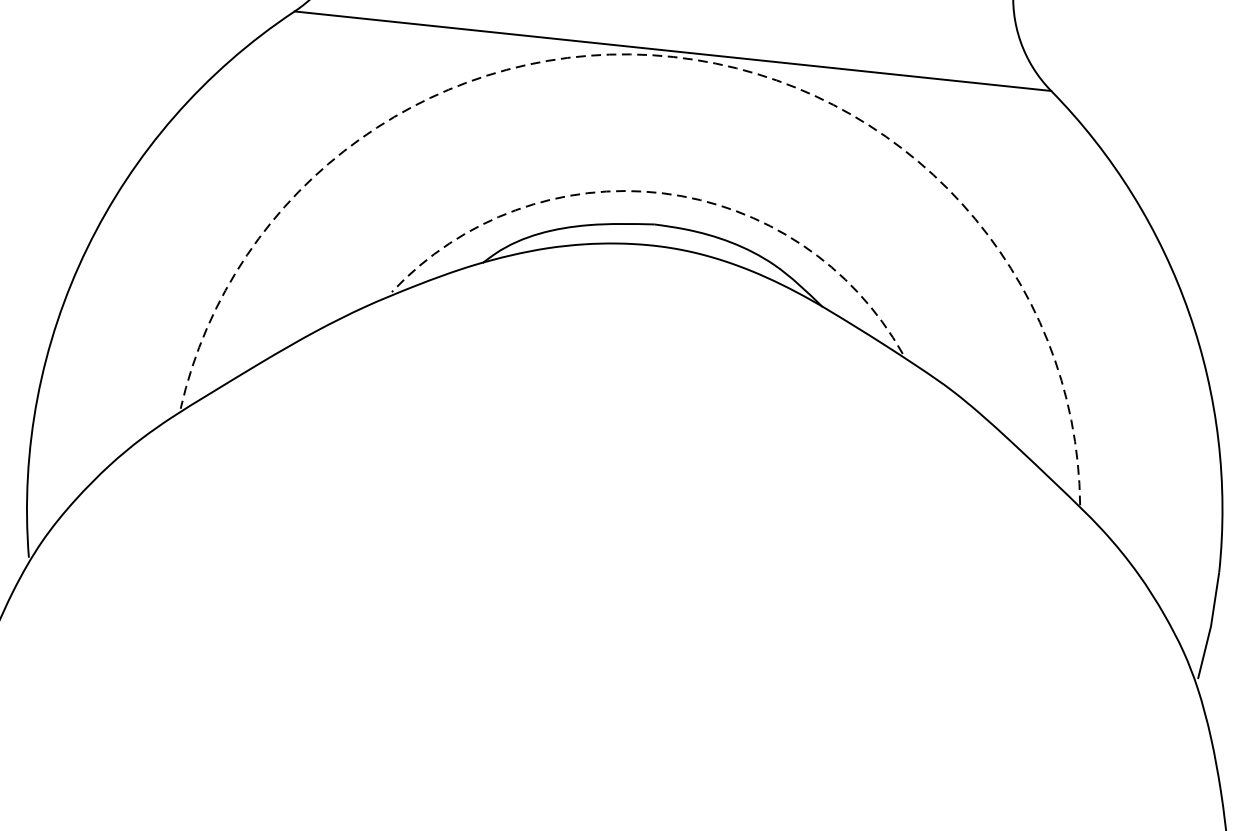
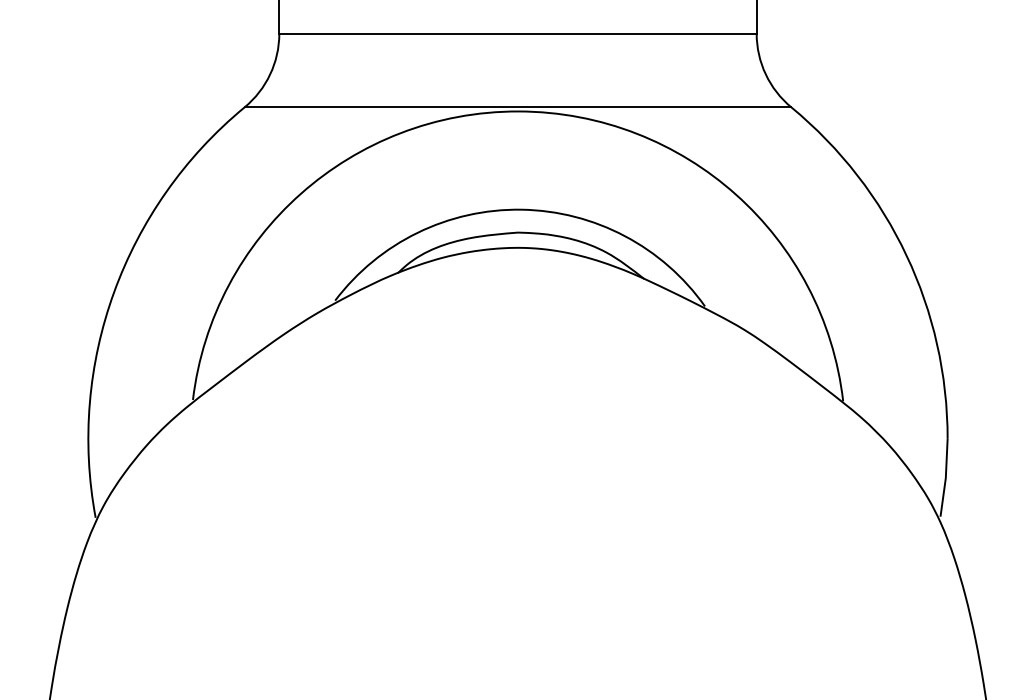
arc: (673, 56) -> (518, 111), dashed -> solid
arc: (662, 193) -> (521, 209), dashed -> solid

